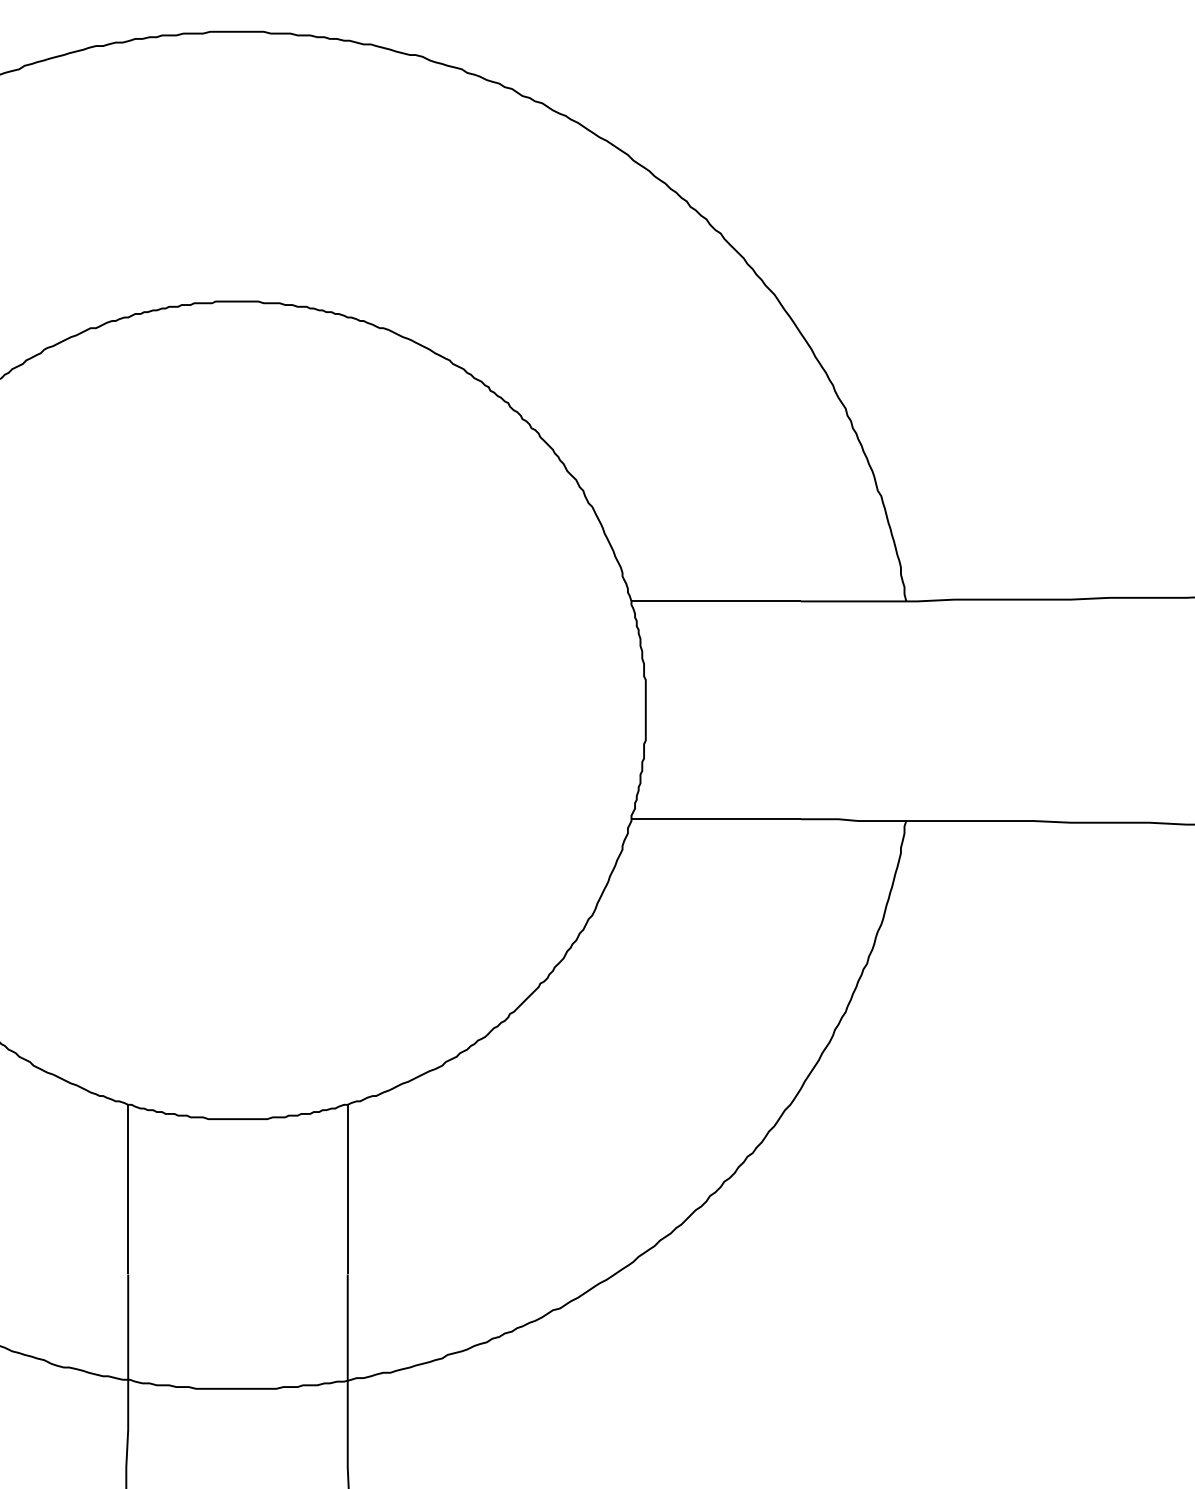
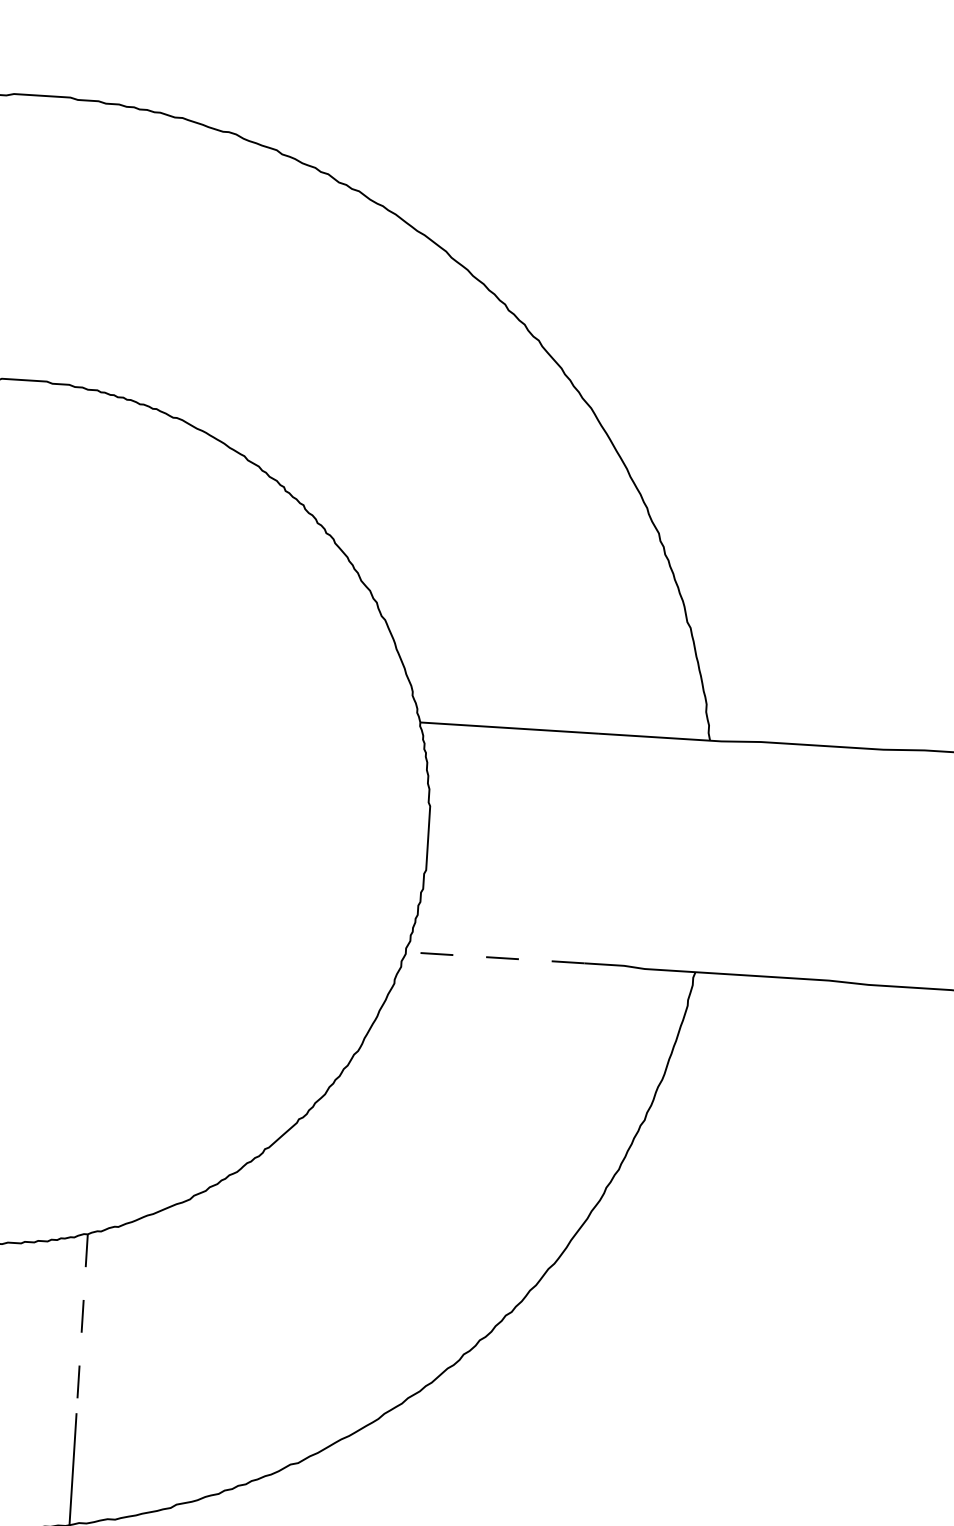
line: (716, 819) -> (495, 958), solid -> dashed
line: (347, 1189) -> (81, 1323), solid -> dashed

